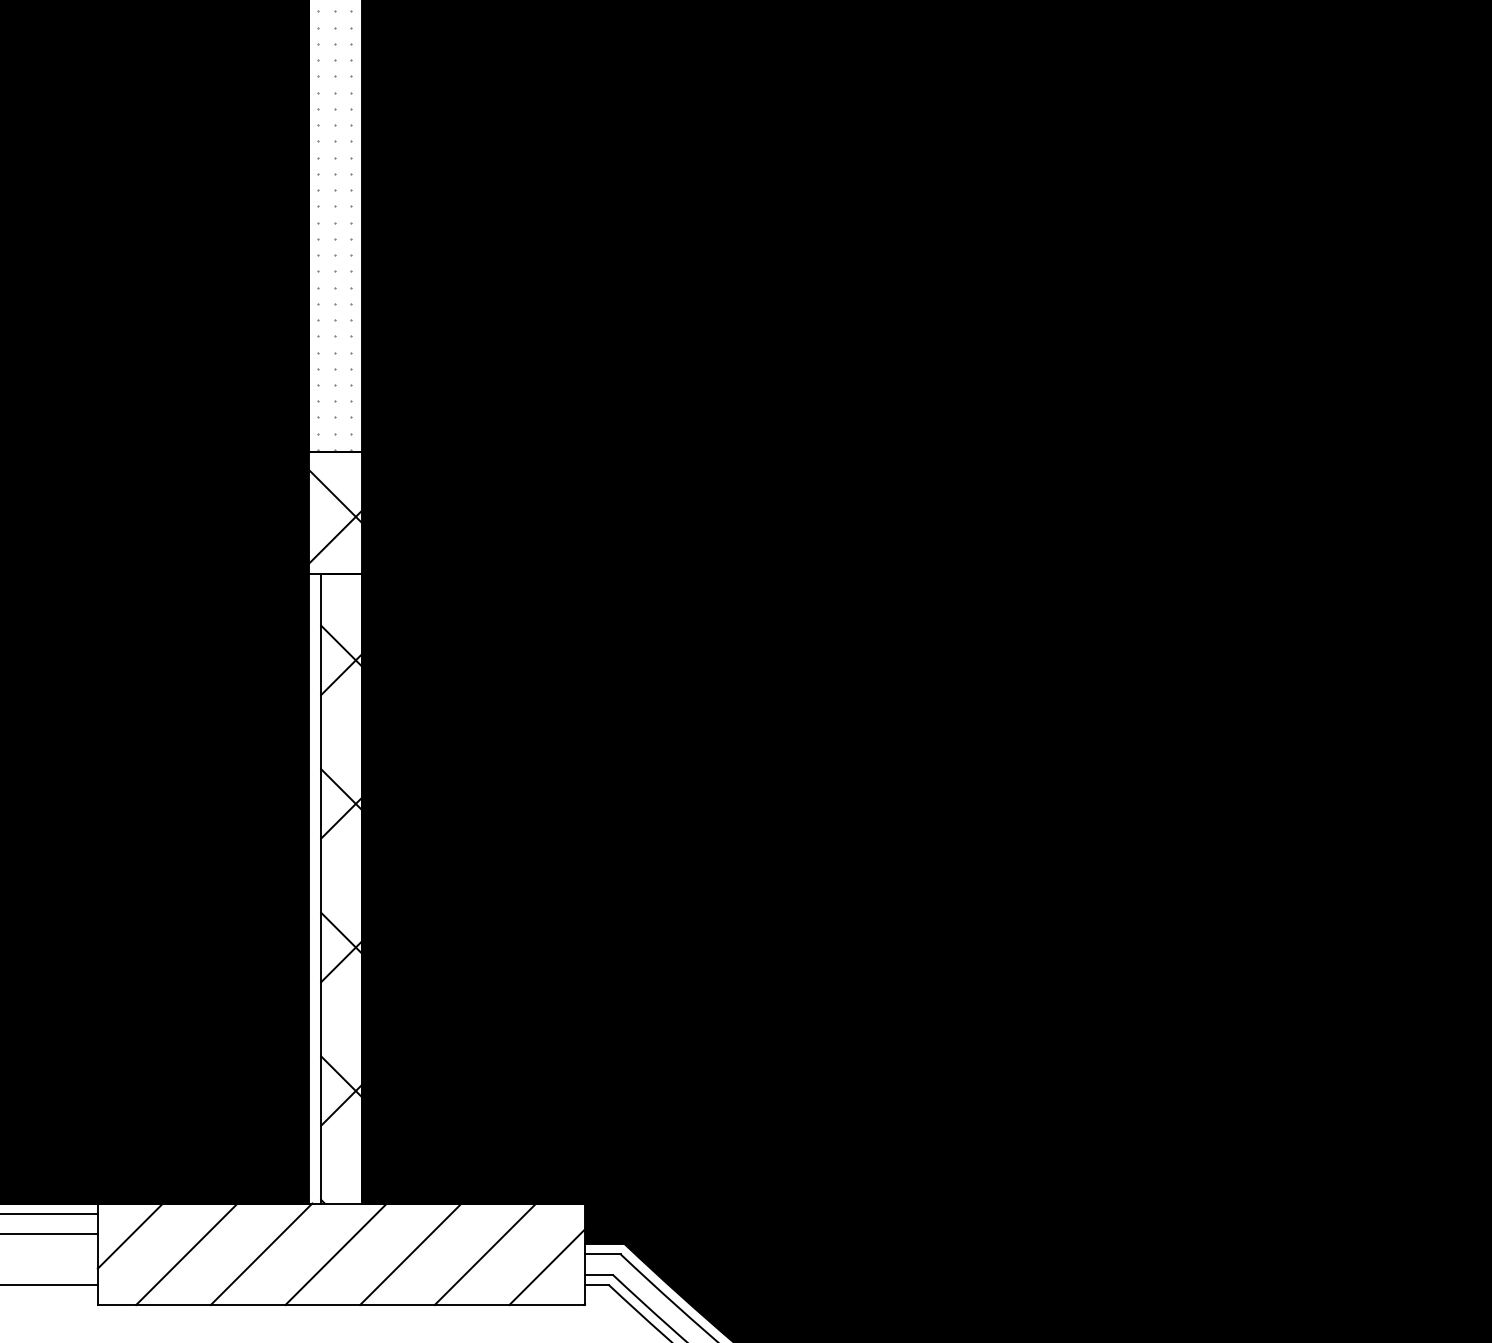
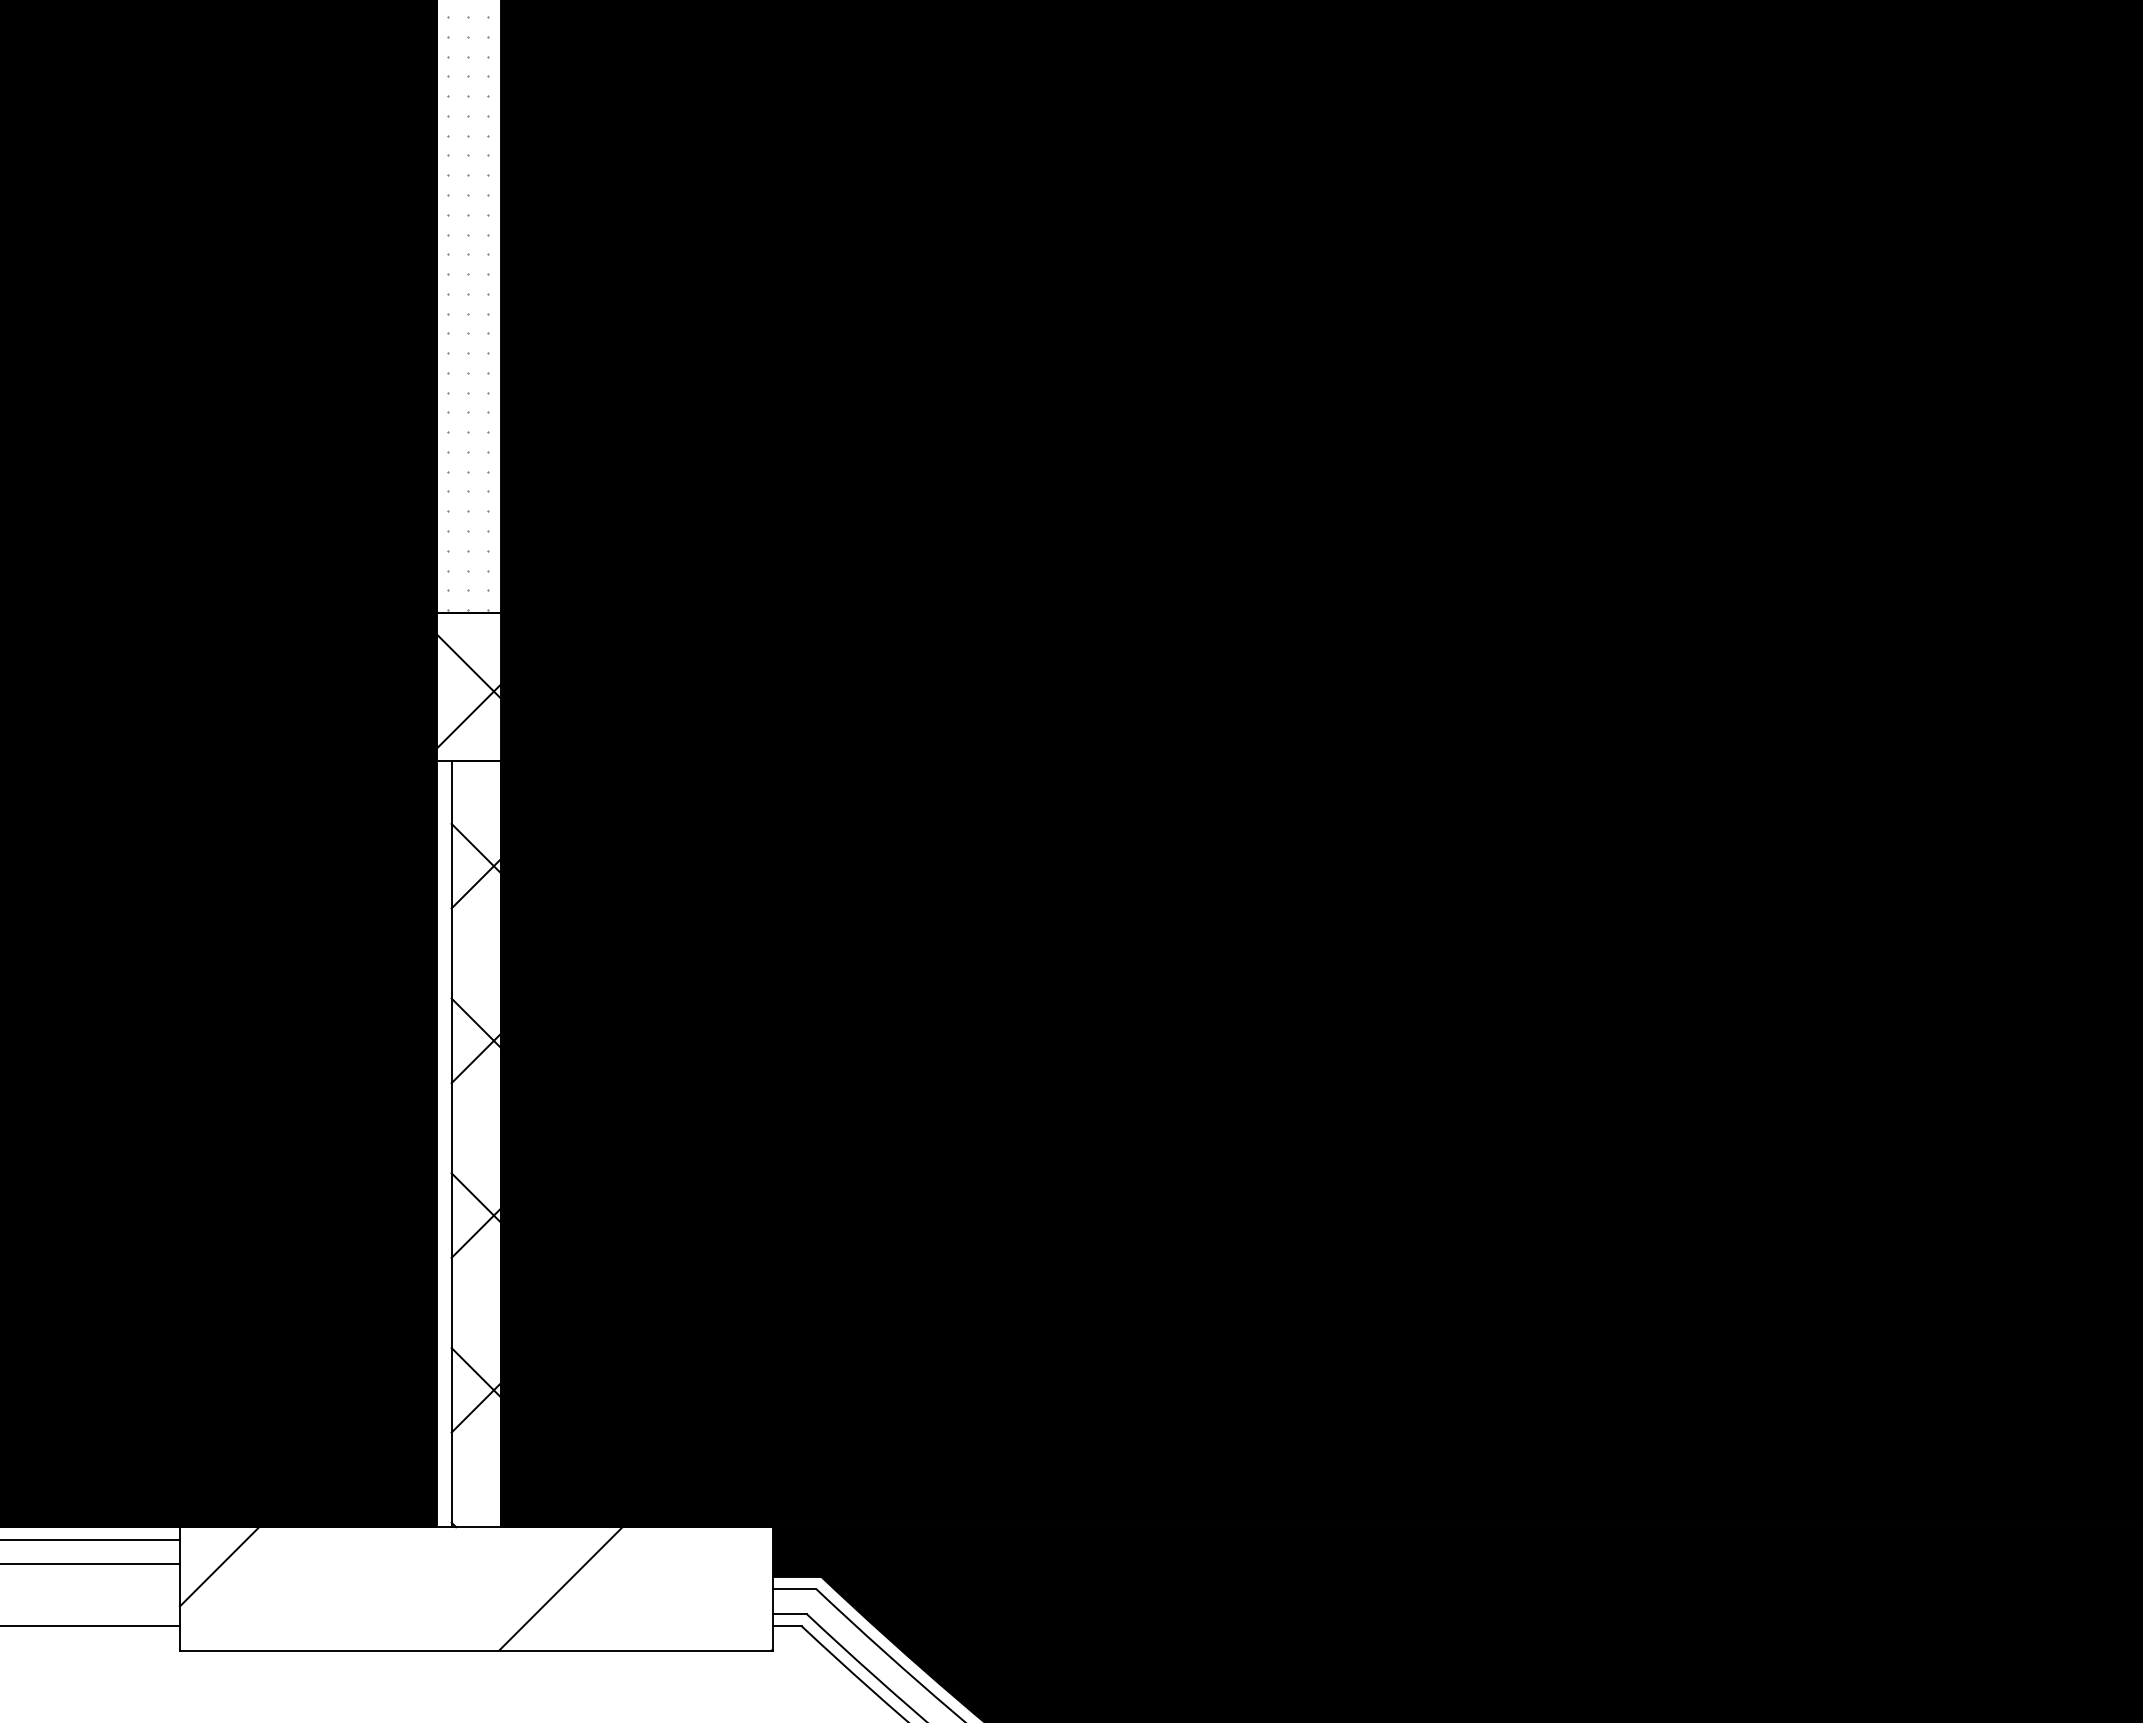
line: (187, 1253) -> (288, 1588), removed
line: (261, 1253) -> (378, 1588), removed
line: (335, 1253) -> (469, 1588), removed
line: (485, 1253) -> (651, 1588), removed
line: (546, 1267) -> (726, 1604), removed

